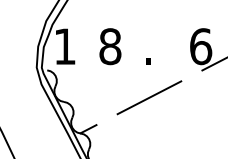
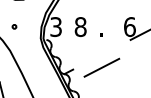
text: (63, 47) -> (55, 27), 1 -> 3
line: (148, 97) -> (101, 67), moved

